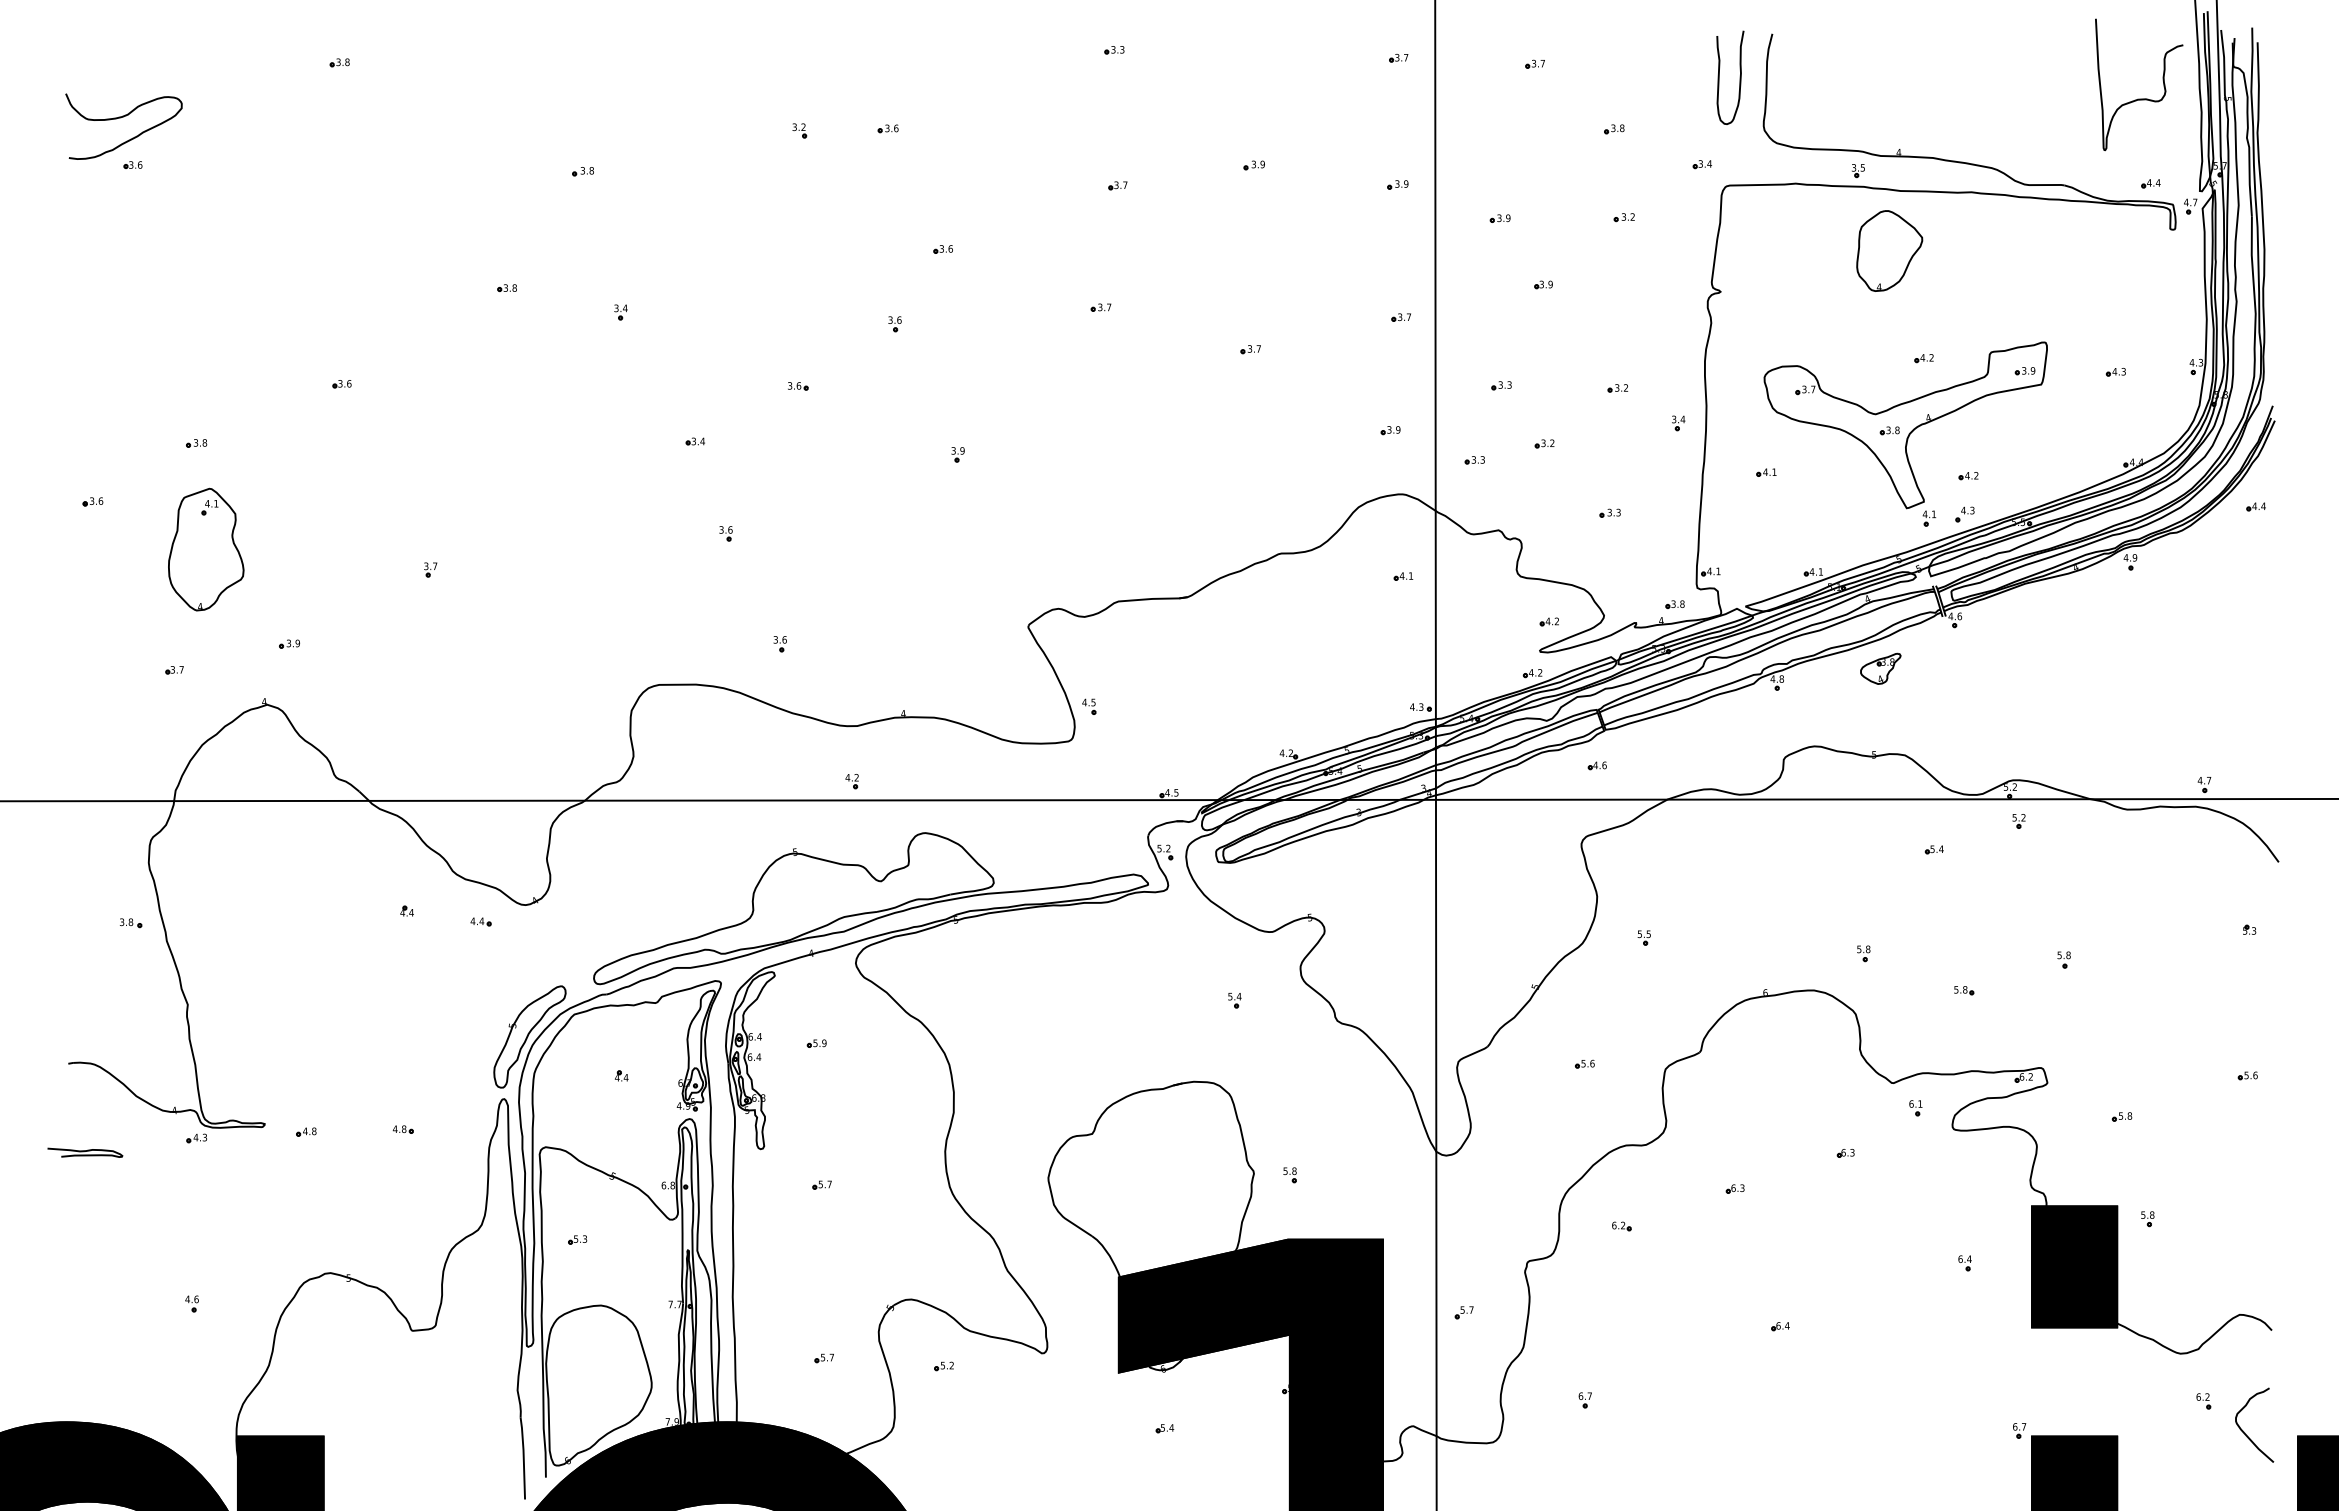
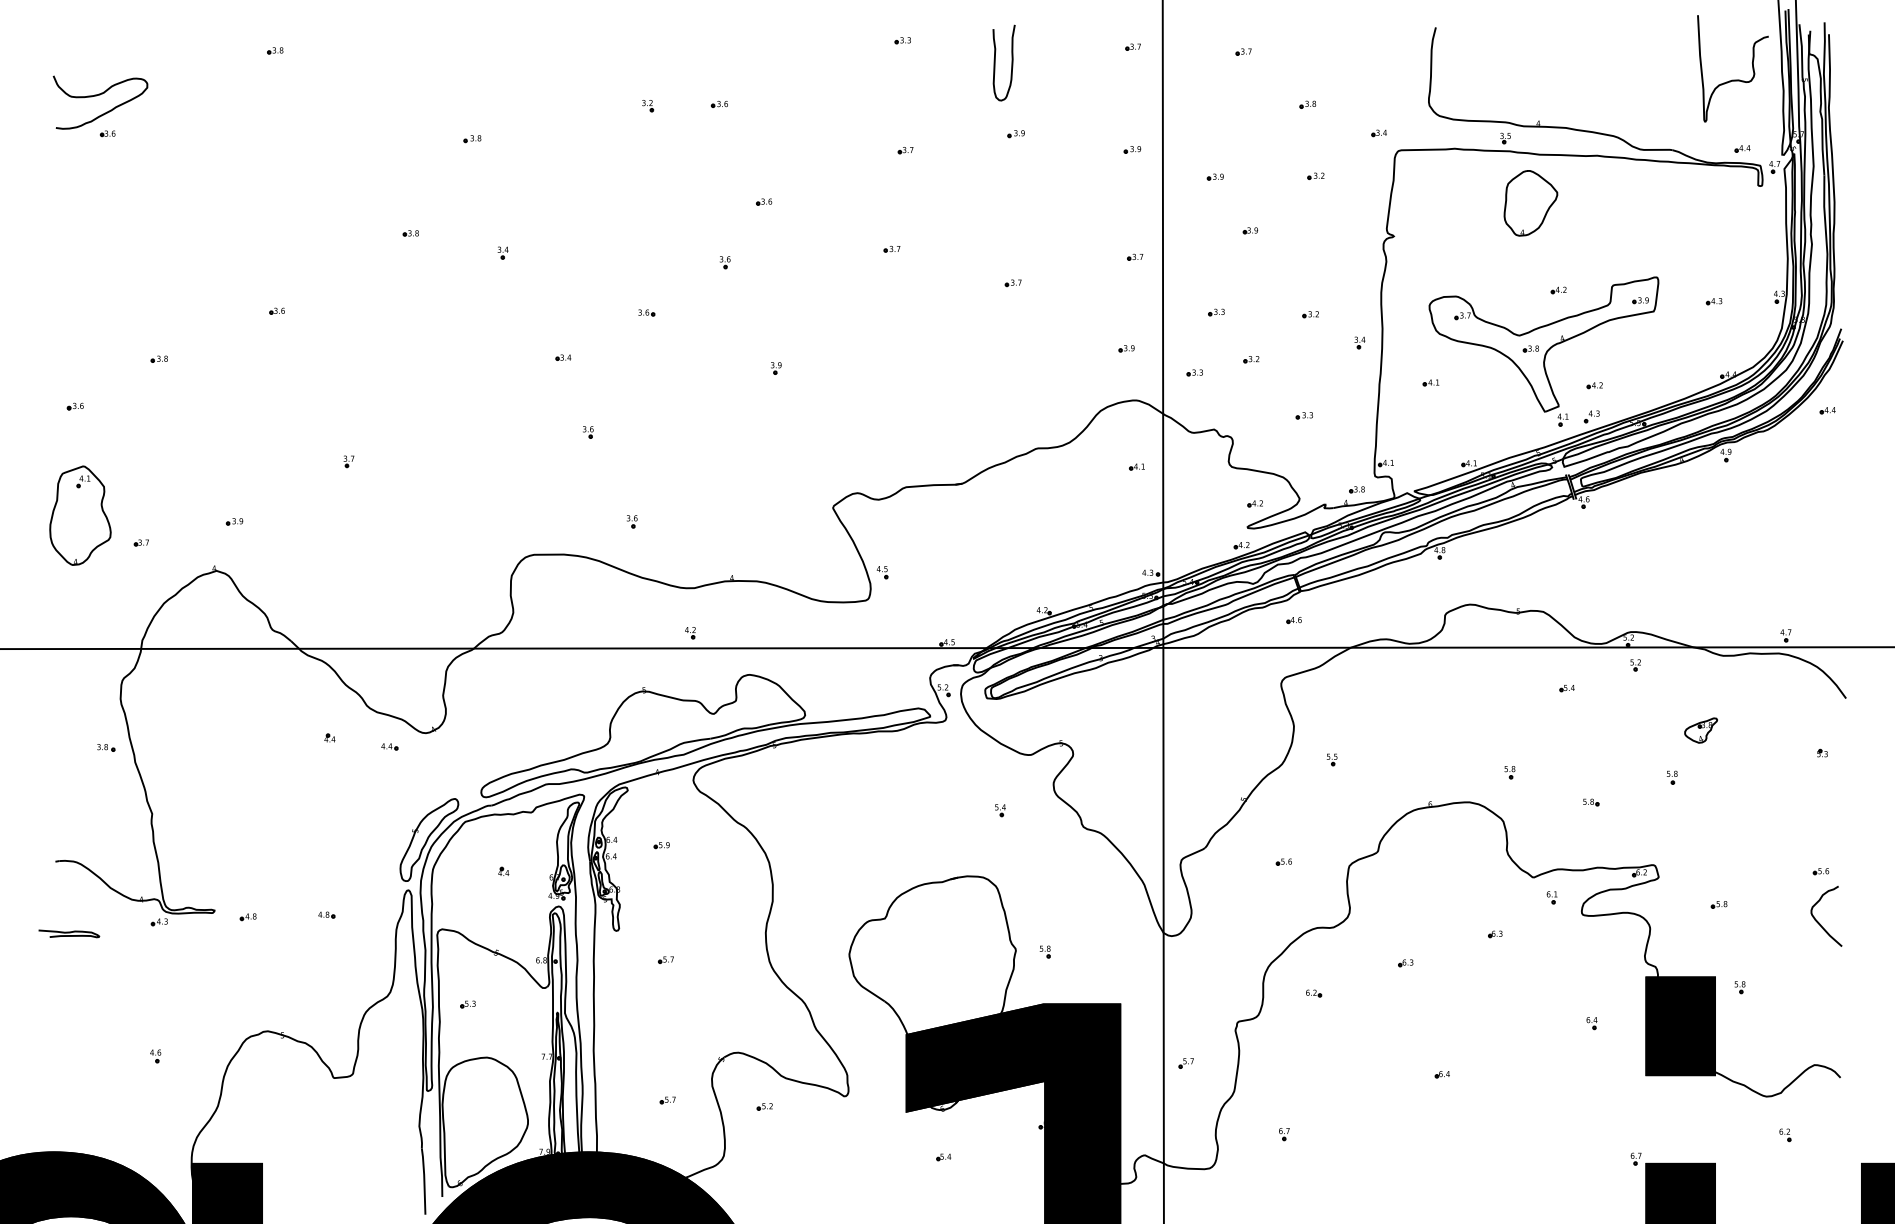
curve: (1739, 77) -> (1011, 62), moved
part: (206, 549) -> (80, 515), moved
part: (1880, 668) -> (1700, 730), moved
curve: (2244, 1431) -> (1818, 921), moved

